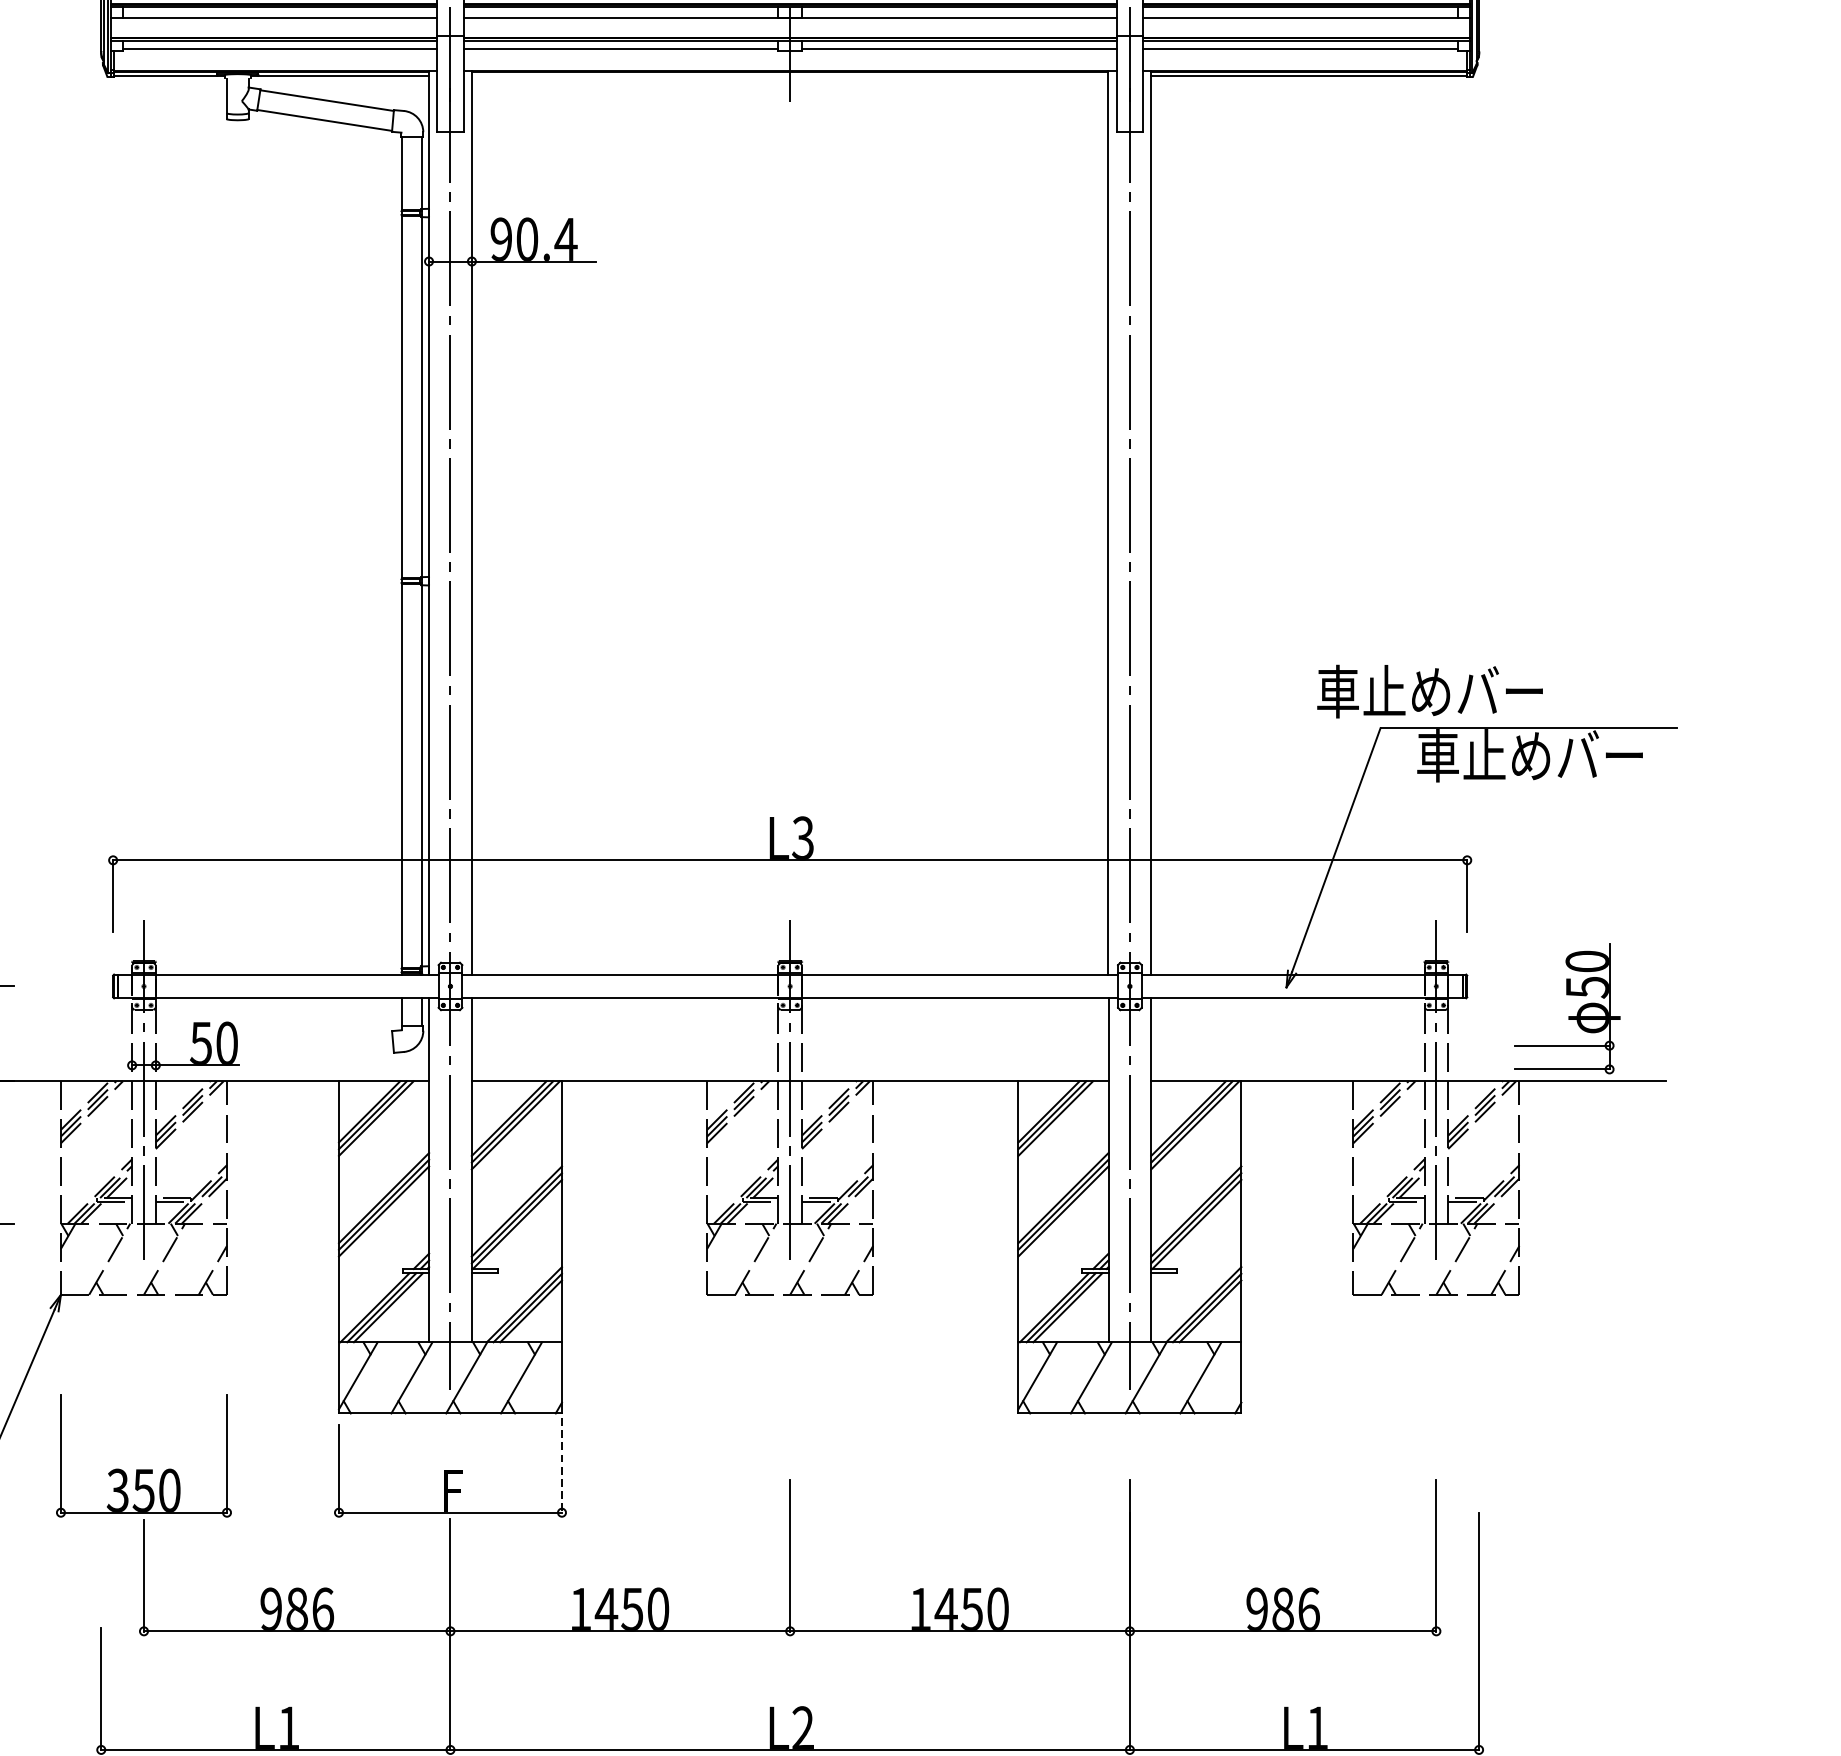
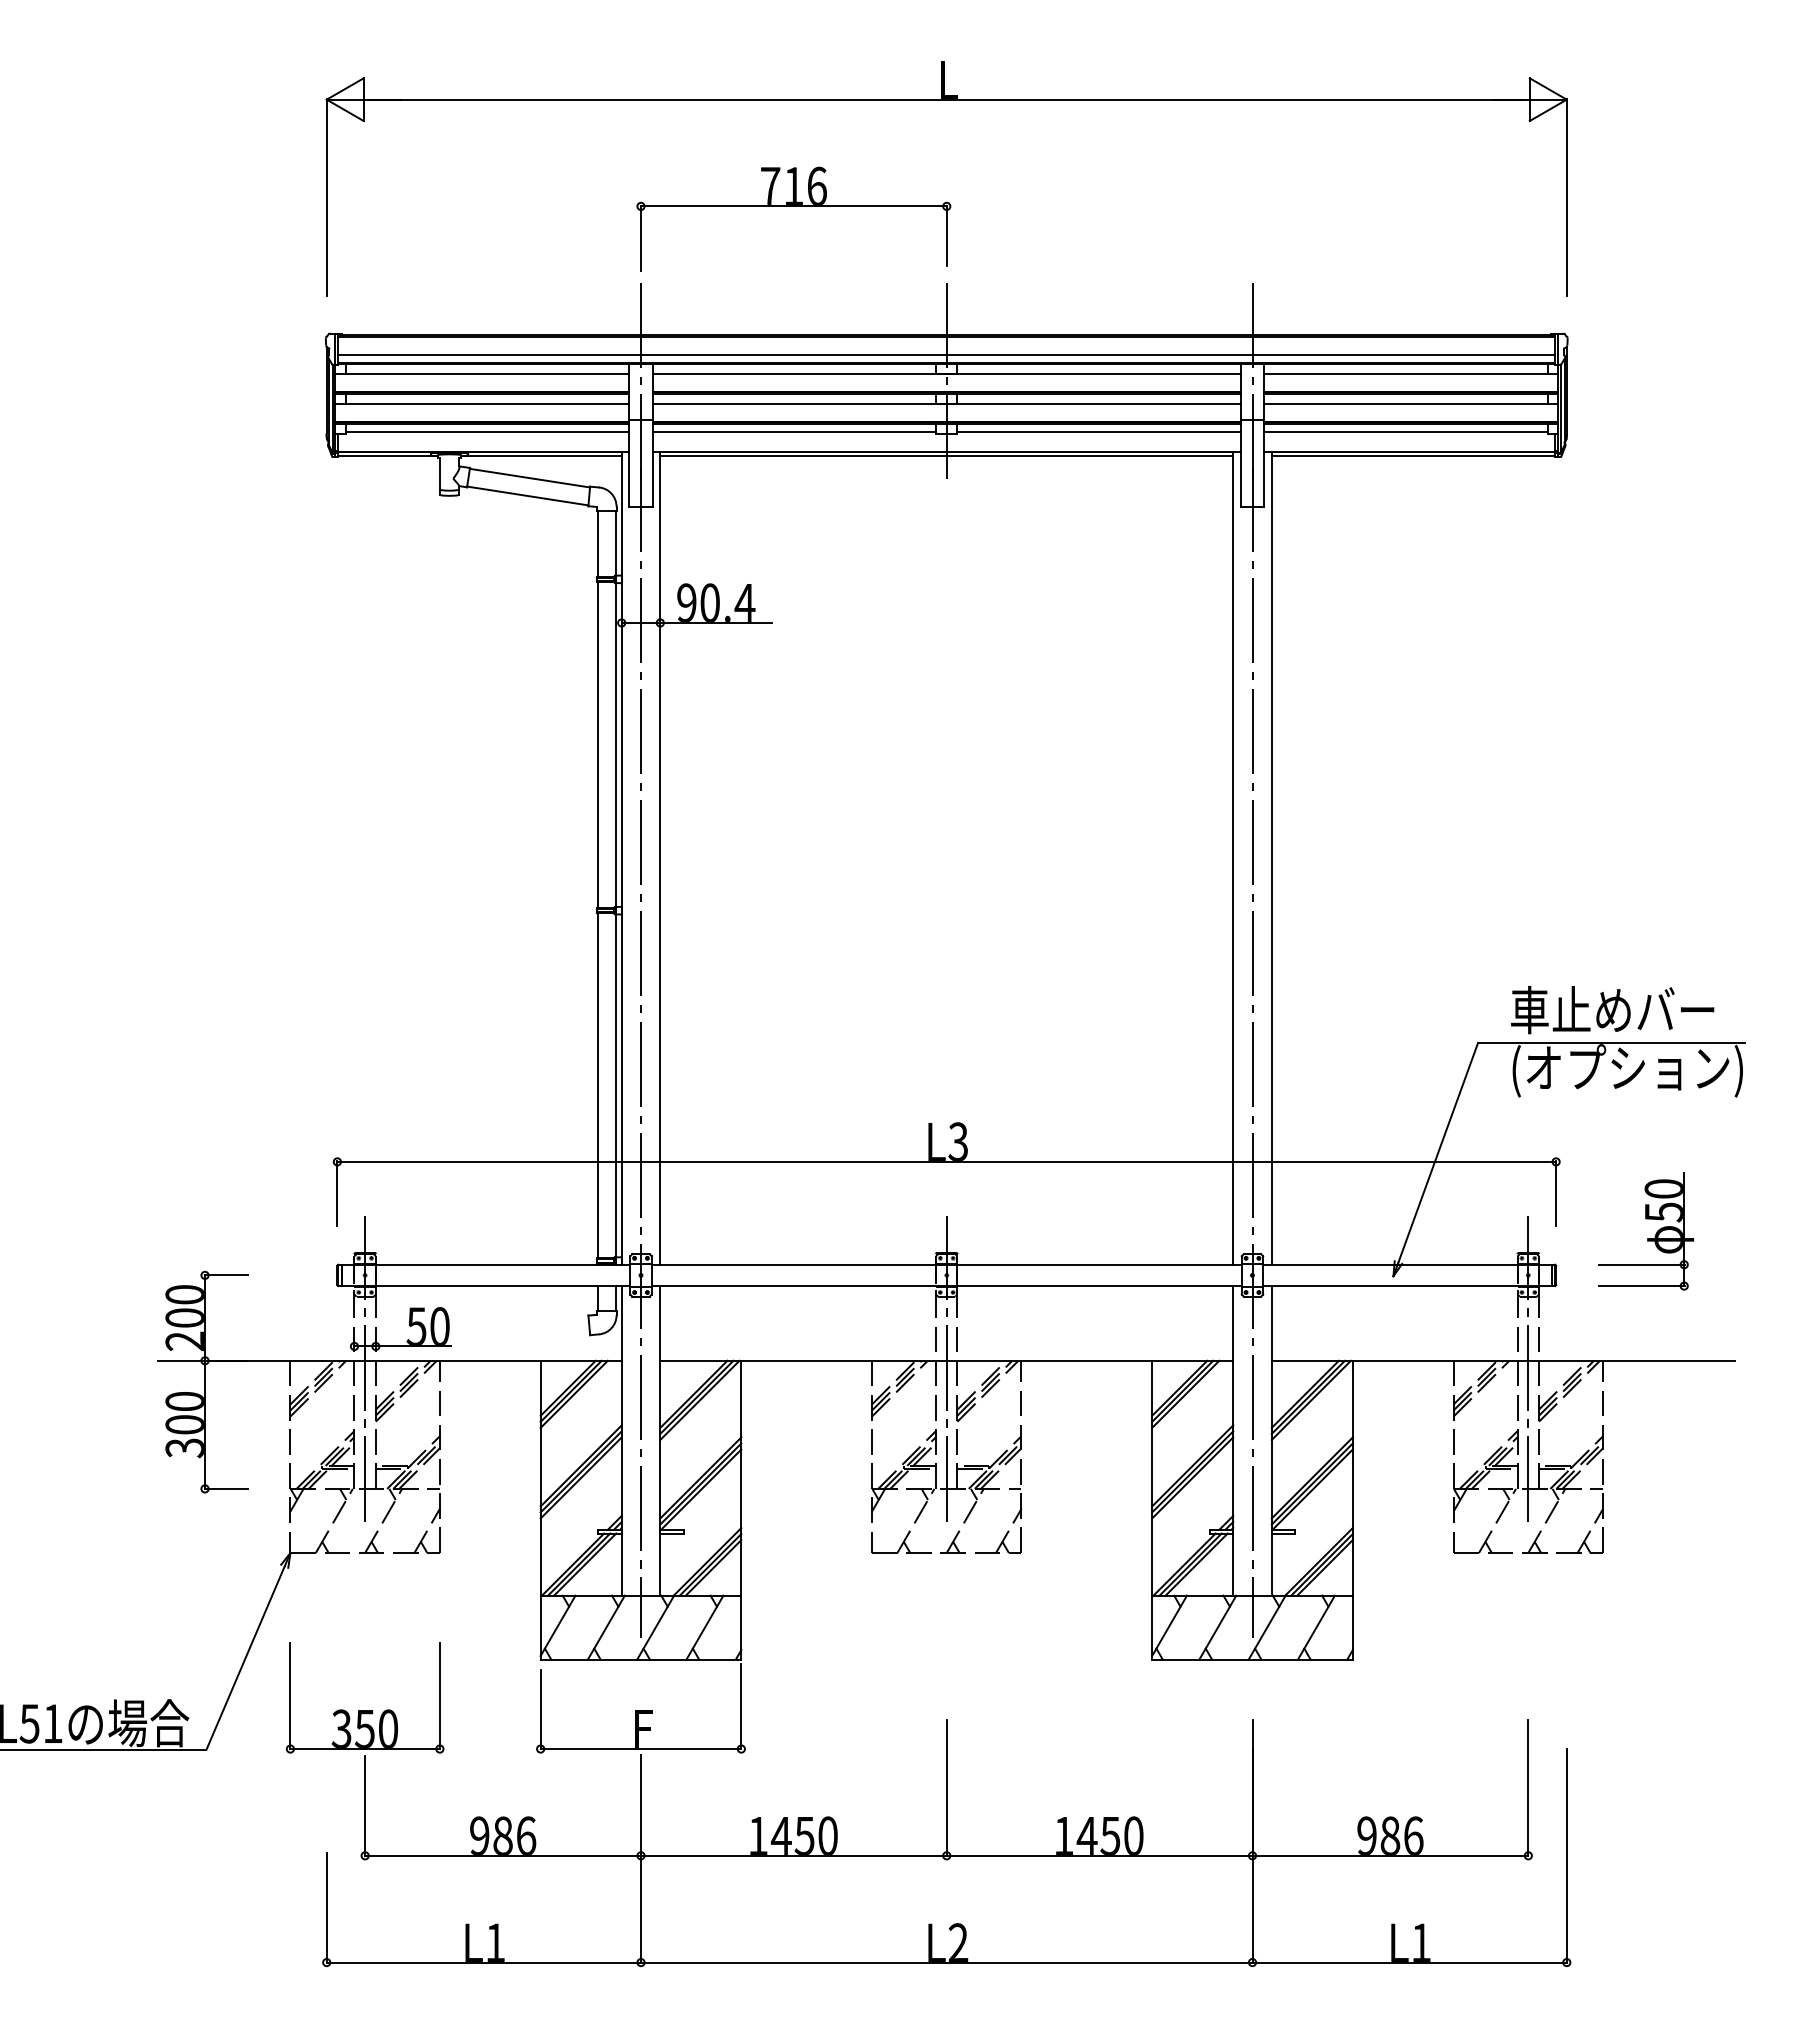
line: (789, 75) -> (946, 455), added
text: (1429, 692) -> (1612, 1010), moved
text: (1545, 758) -> (1626, 1070), 車止めバー -> (オプション)
part: (1568, 1016) -> (1647, 1238), moved
line: (562, 1465) -> (741, 1706), dashed -> solid

